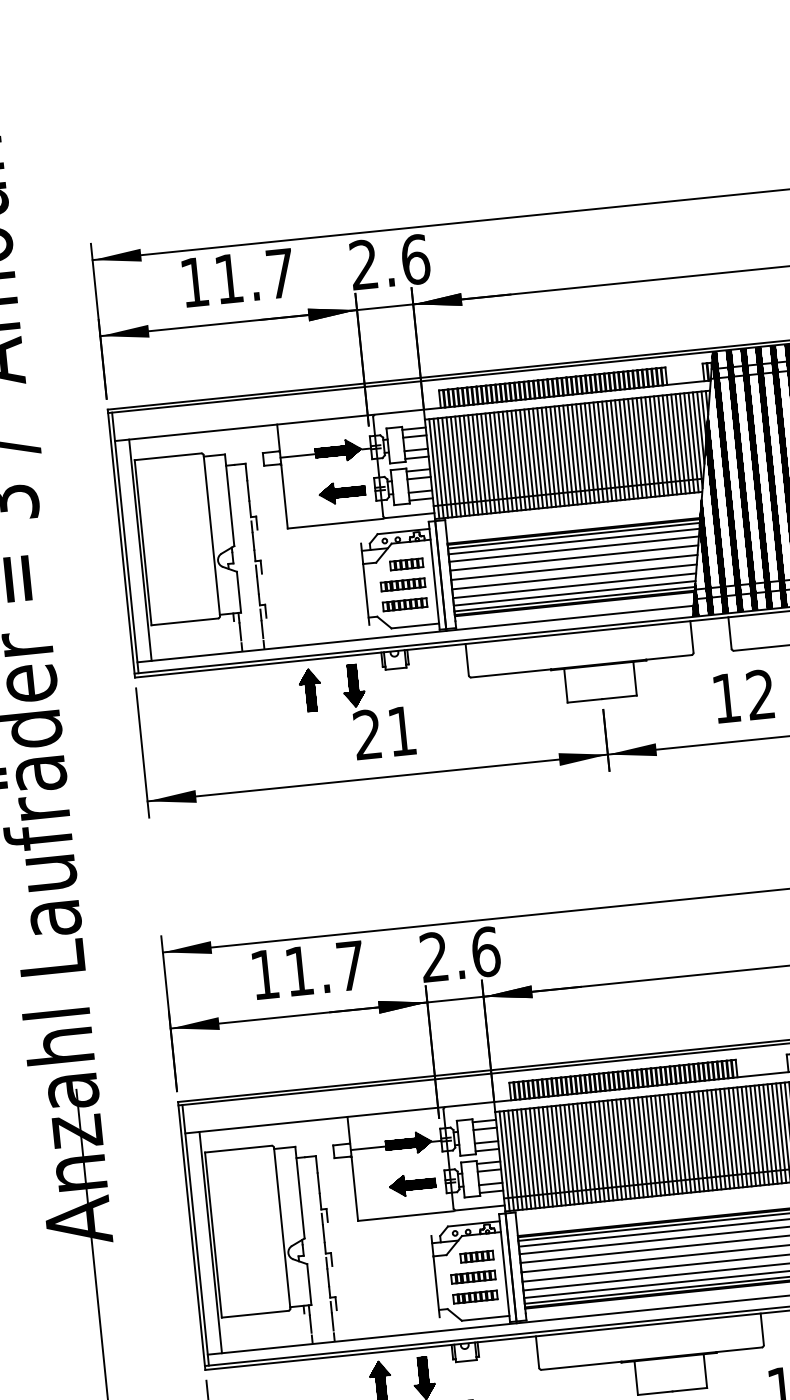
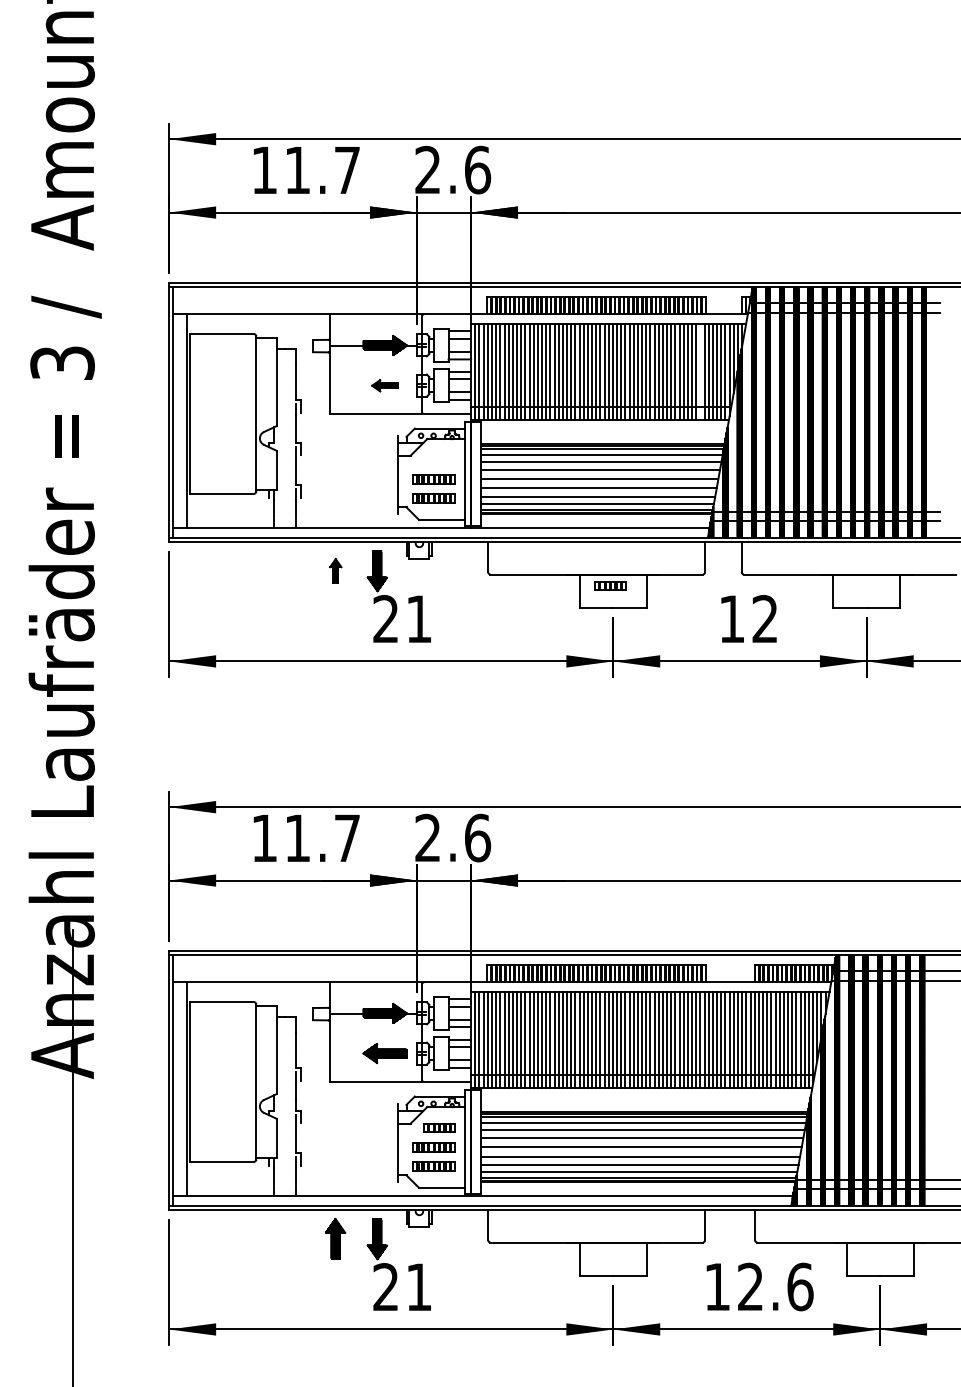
line: (667, 444) -> (700, 371), removed
part: (341, 492) -> (384, 385), size x0.6
part: (406, 563) -> (610, 585), moved
part: (310, 689) -> (335, 570), size x0.6

